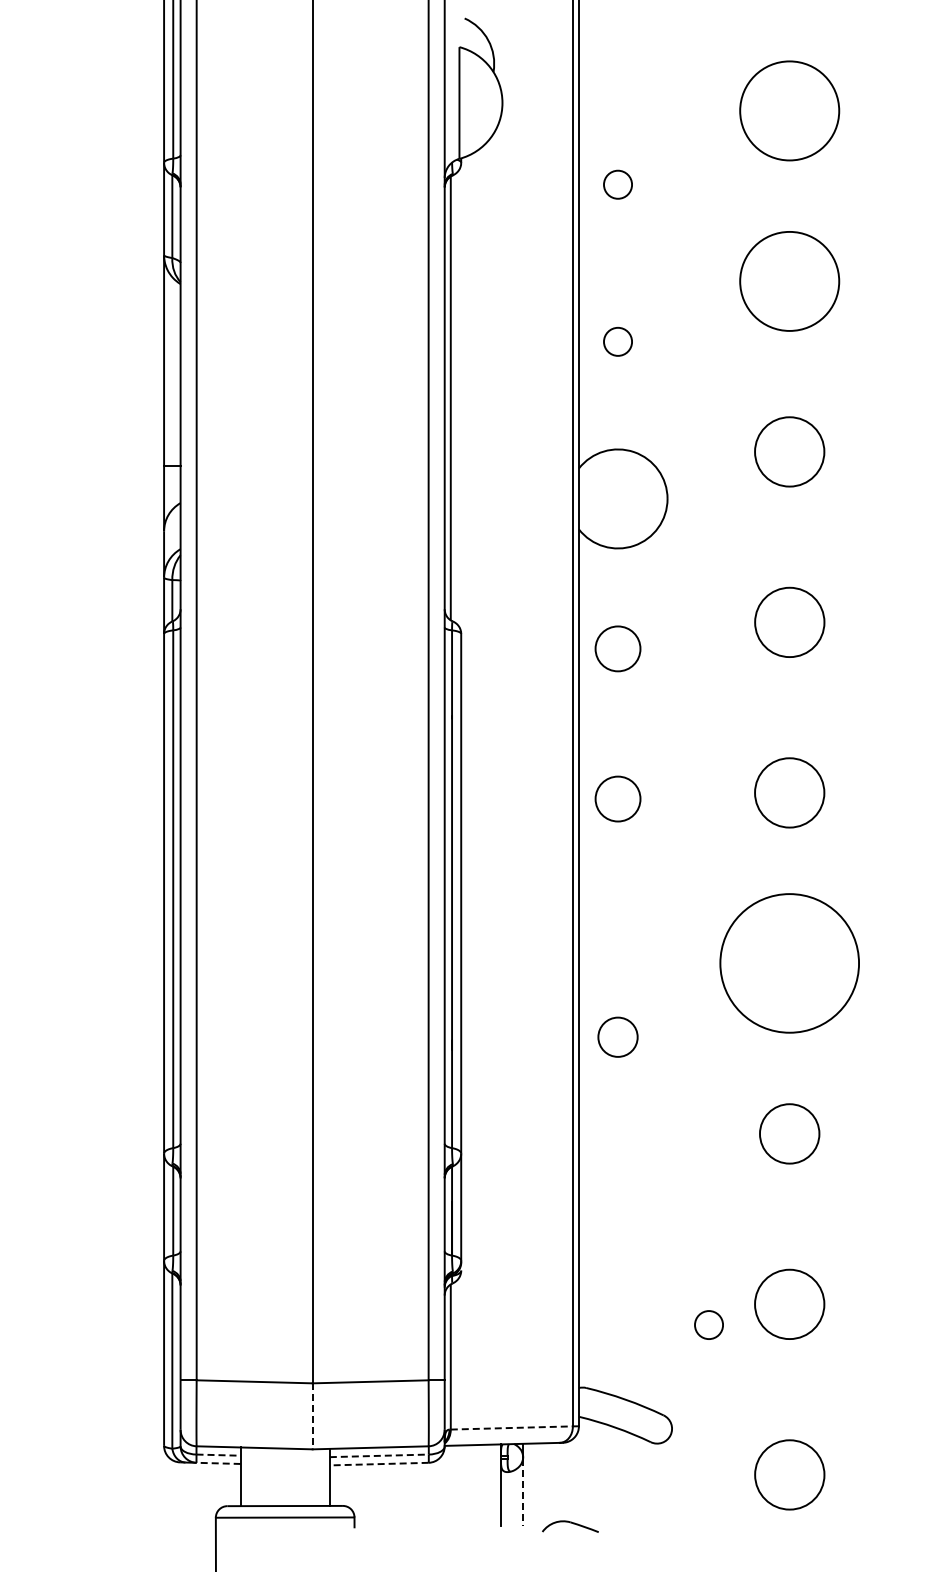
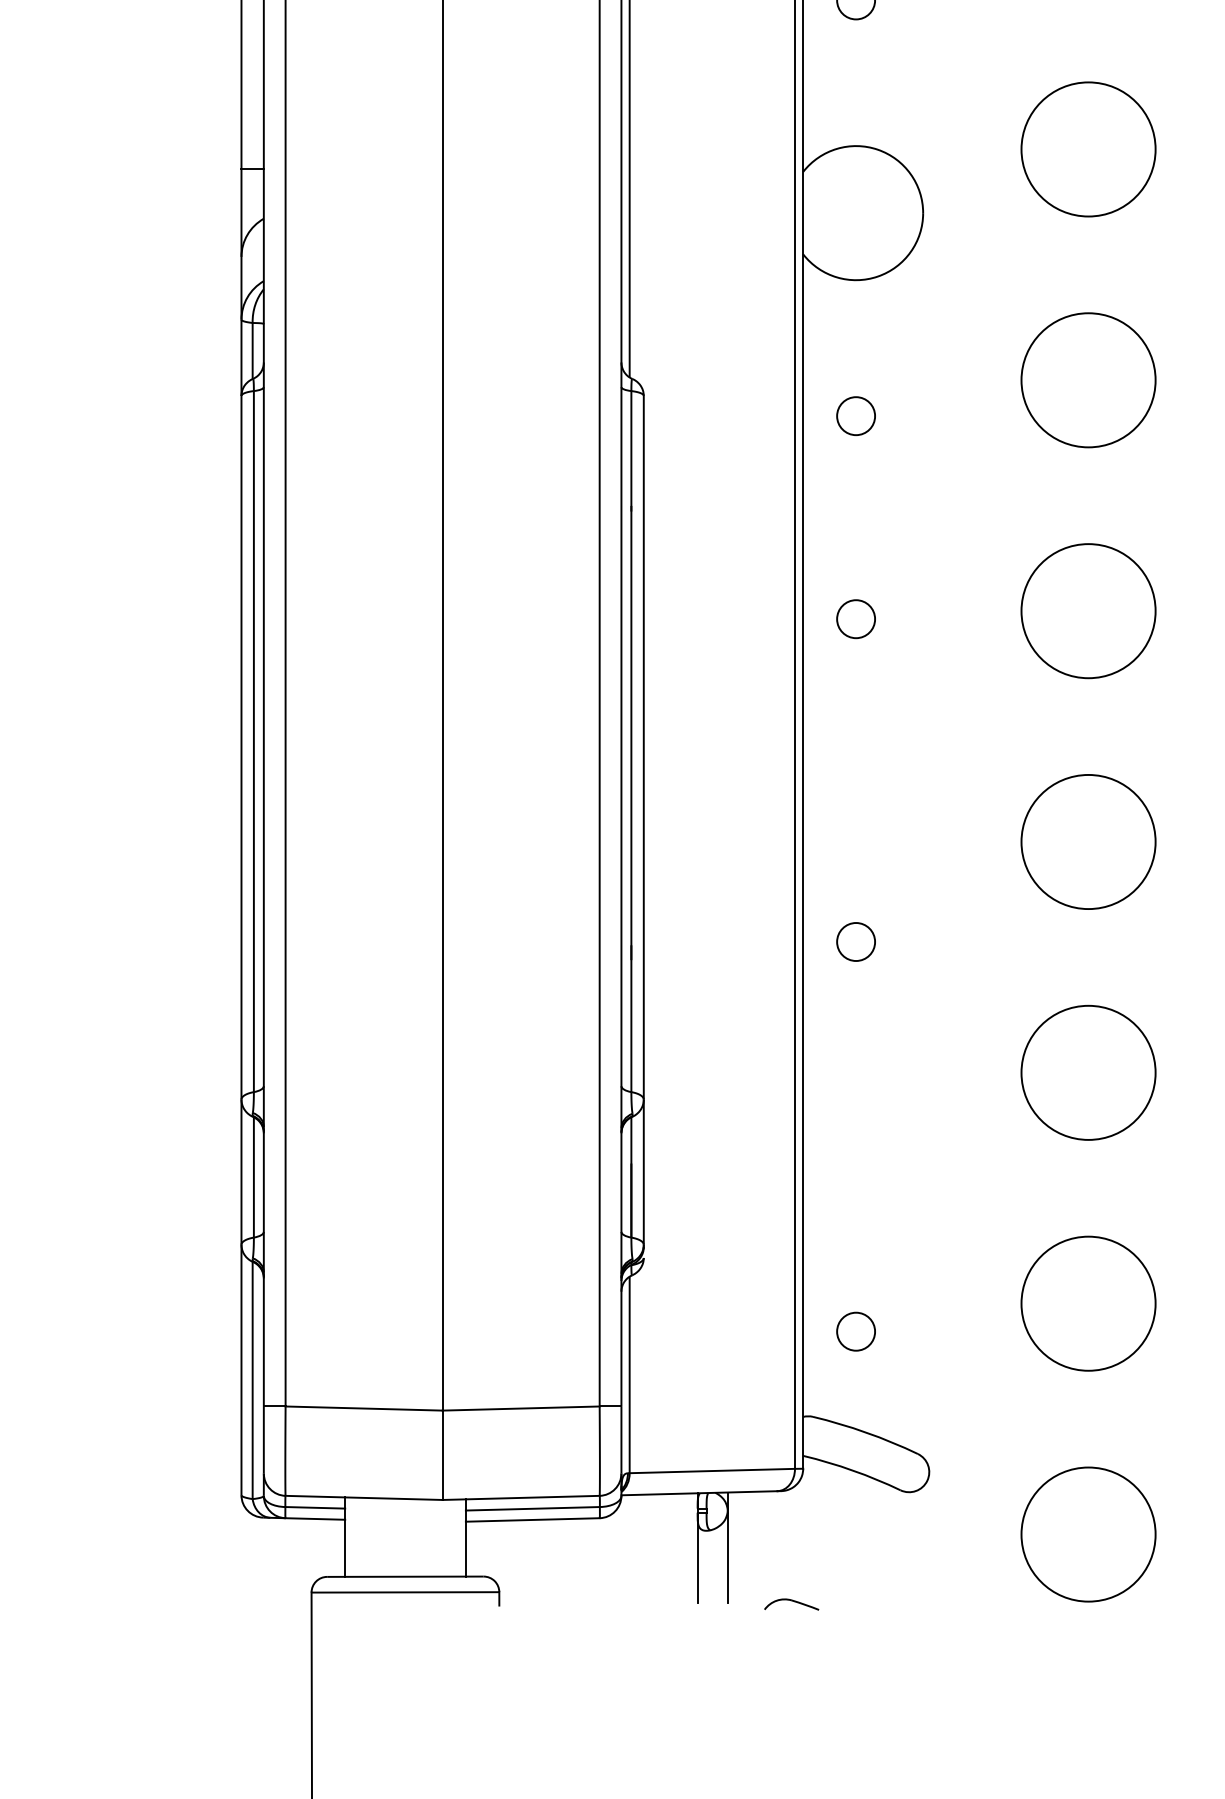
circle: (789, 451) -> (1088, 148), size x1.43
circle: (789, 622) -> (1088, 380), size x1.43
circle: (618, 648) -> (856, 415), size x0.62
circle: (789, 792) -> (1088, 610), size x1.43
circle: (617, 798) -> (855, 618), size x0.62
circle: (789, 962) -> (1088, 840), size x0.71
circle: (618, 1037) -> (856, 942), size x0.71
circle: (789, 1133) -> (1088, 1072), size x1.67
circle: (789, 1303) -> (1088, 1302), size x1.43
circle: (708, 1324) -> (855, 1330), moved
line: (312, 1416) -> (442, 1455), dashed -> solid
line: (512, 1427) -> (713, 1470), dashed -> solid
line: (219, 1455) -> (316, 1508), dashed -> solid
line: (379, 1455) -> (533, 1508), dashed -> solid
line: (218, 1463) -> (315, 1519), dashed -> solid
line: (378, 1464) -> (531, 1520), dashed -> solid
circle: (789, 1474) -> (1088, 1534), size x1.43
line: (523, 1492) -> (728, 1558), dashed -> solid
part: (570, 1526) -> (791, 1604), size x0.71

